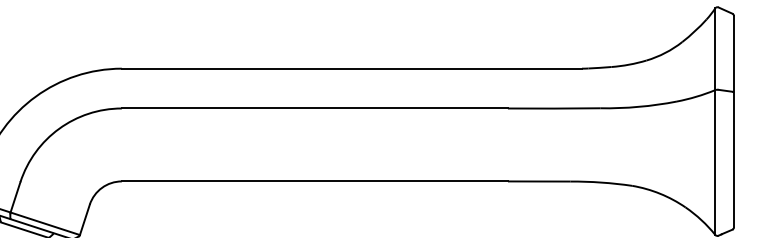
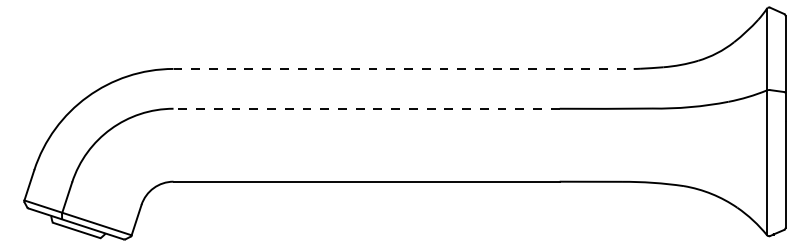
line: (352, 68) -> (404, 68), solid -> dashed
line: (314, 108) -> (366, 108), solid -> dashed

